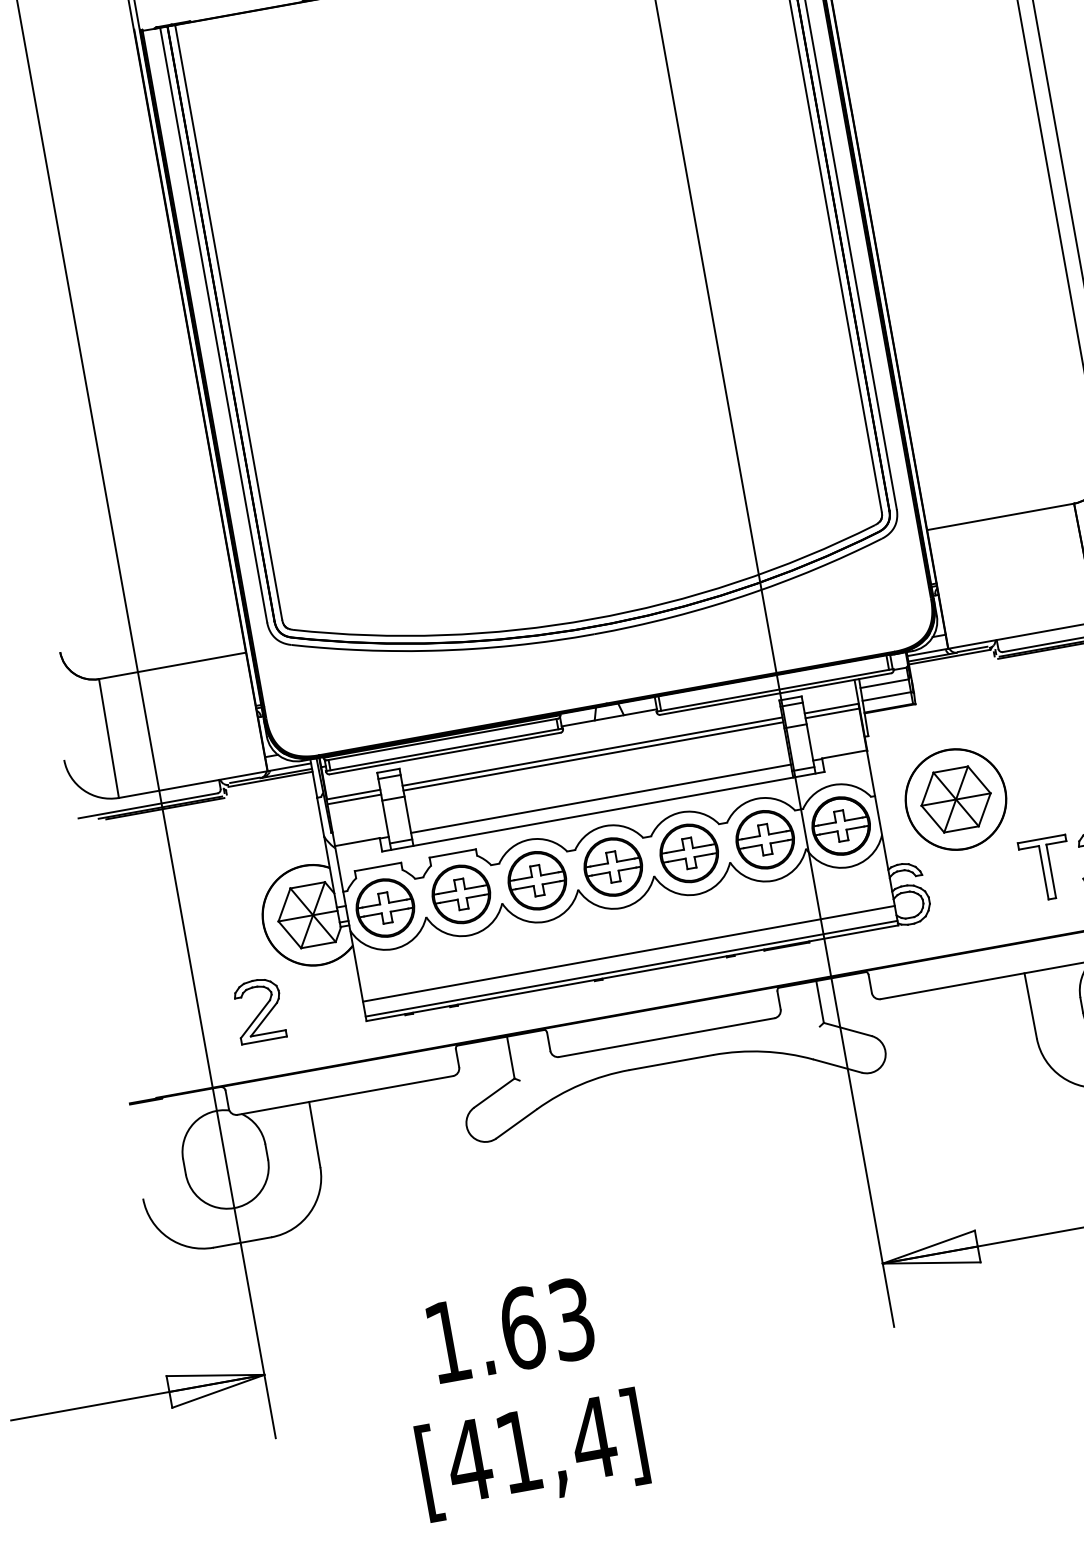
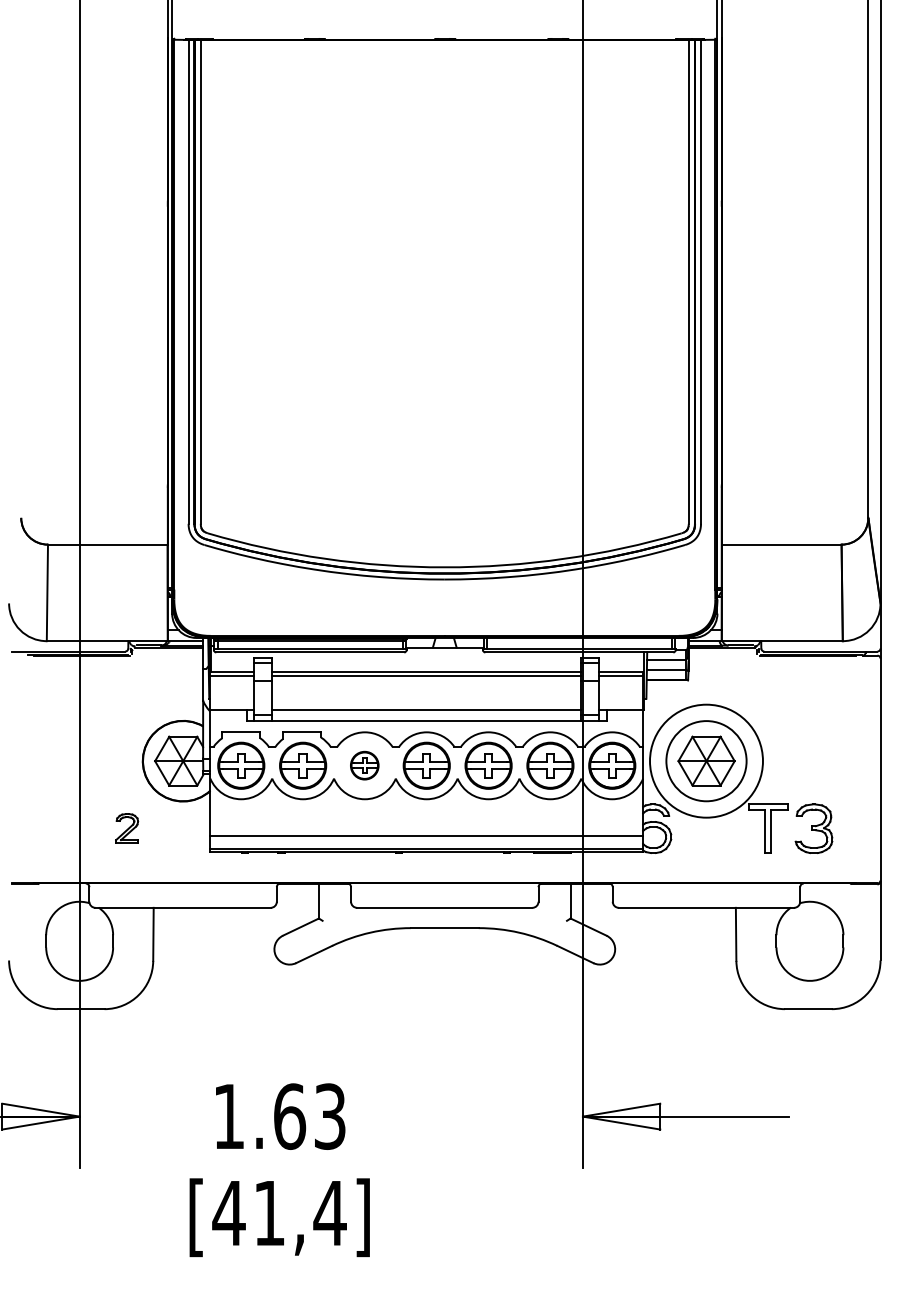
circle: (955, 798) -> (706, 760), size x1.4
part: (536, 880) -> (364, 765), size x0.6
part: (258, 1010) -> (126, 828), size x0.6

